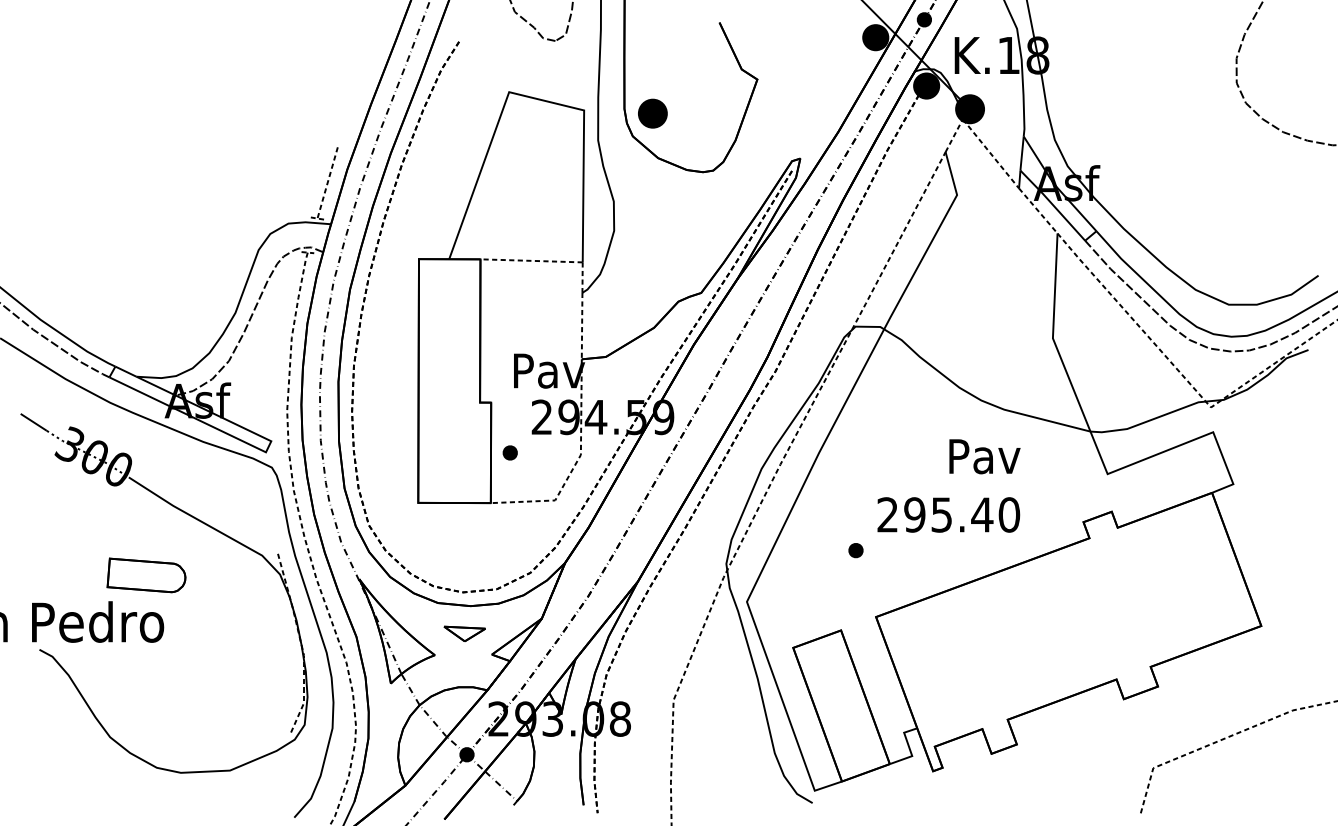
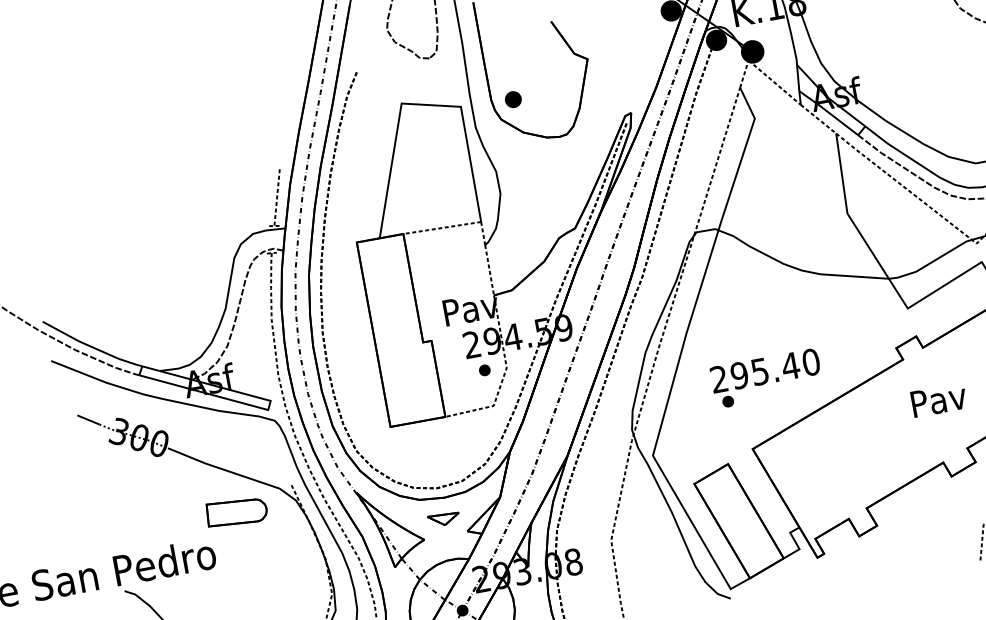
part: (652, 113) -> (513, 99), size x0.7
part: (509, 452) -> (484, 370), moved
text: (984, 456) -> (938, 400), moved
text: (948, 514) -> (765, 370), moved
part: (146, 575) -> (236, 512), moved

